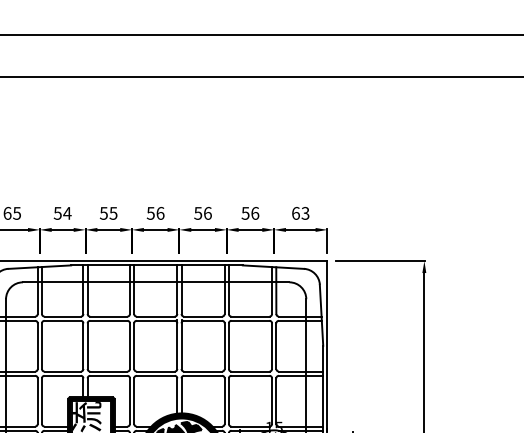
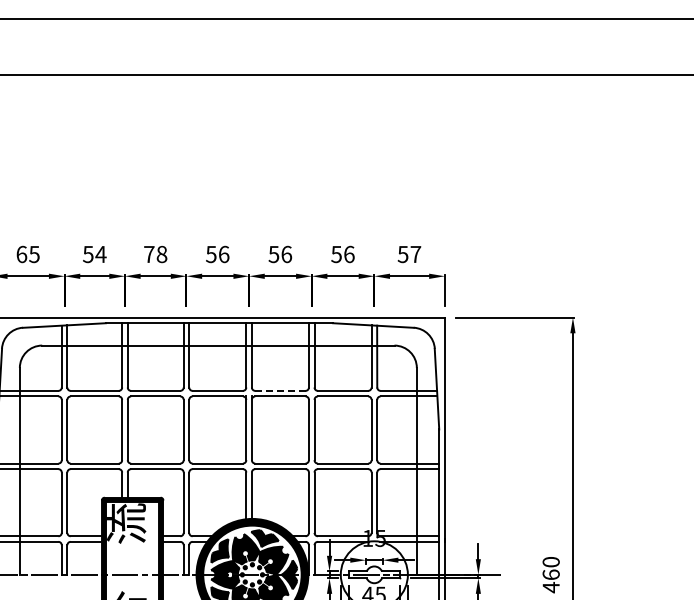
text: (108, 213) -> (155, 254), 55 -> 78
text: (300, 213) -> (409, 254), 63 -> 57
line: (203, 316) -> (280, 390), solid -> dashed

